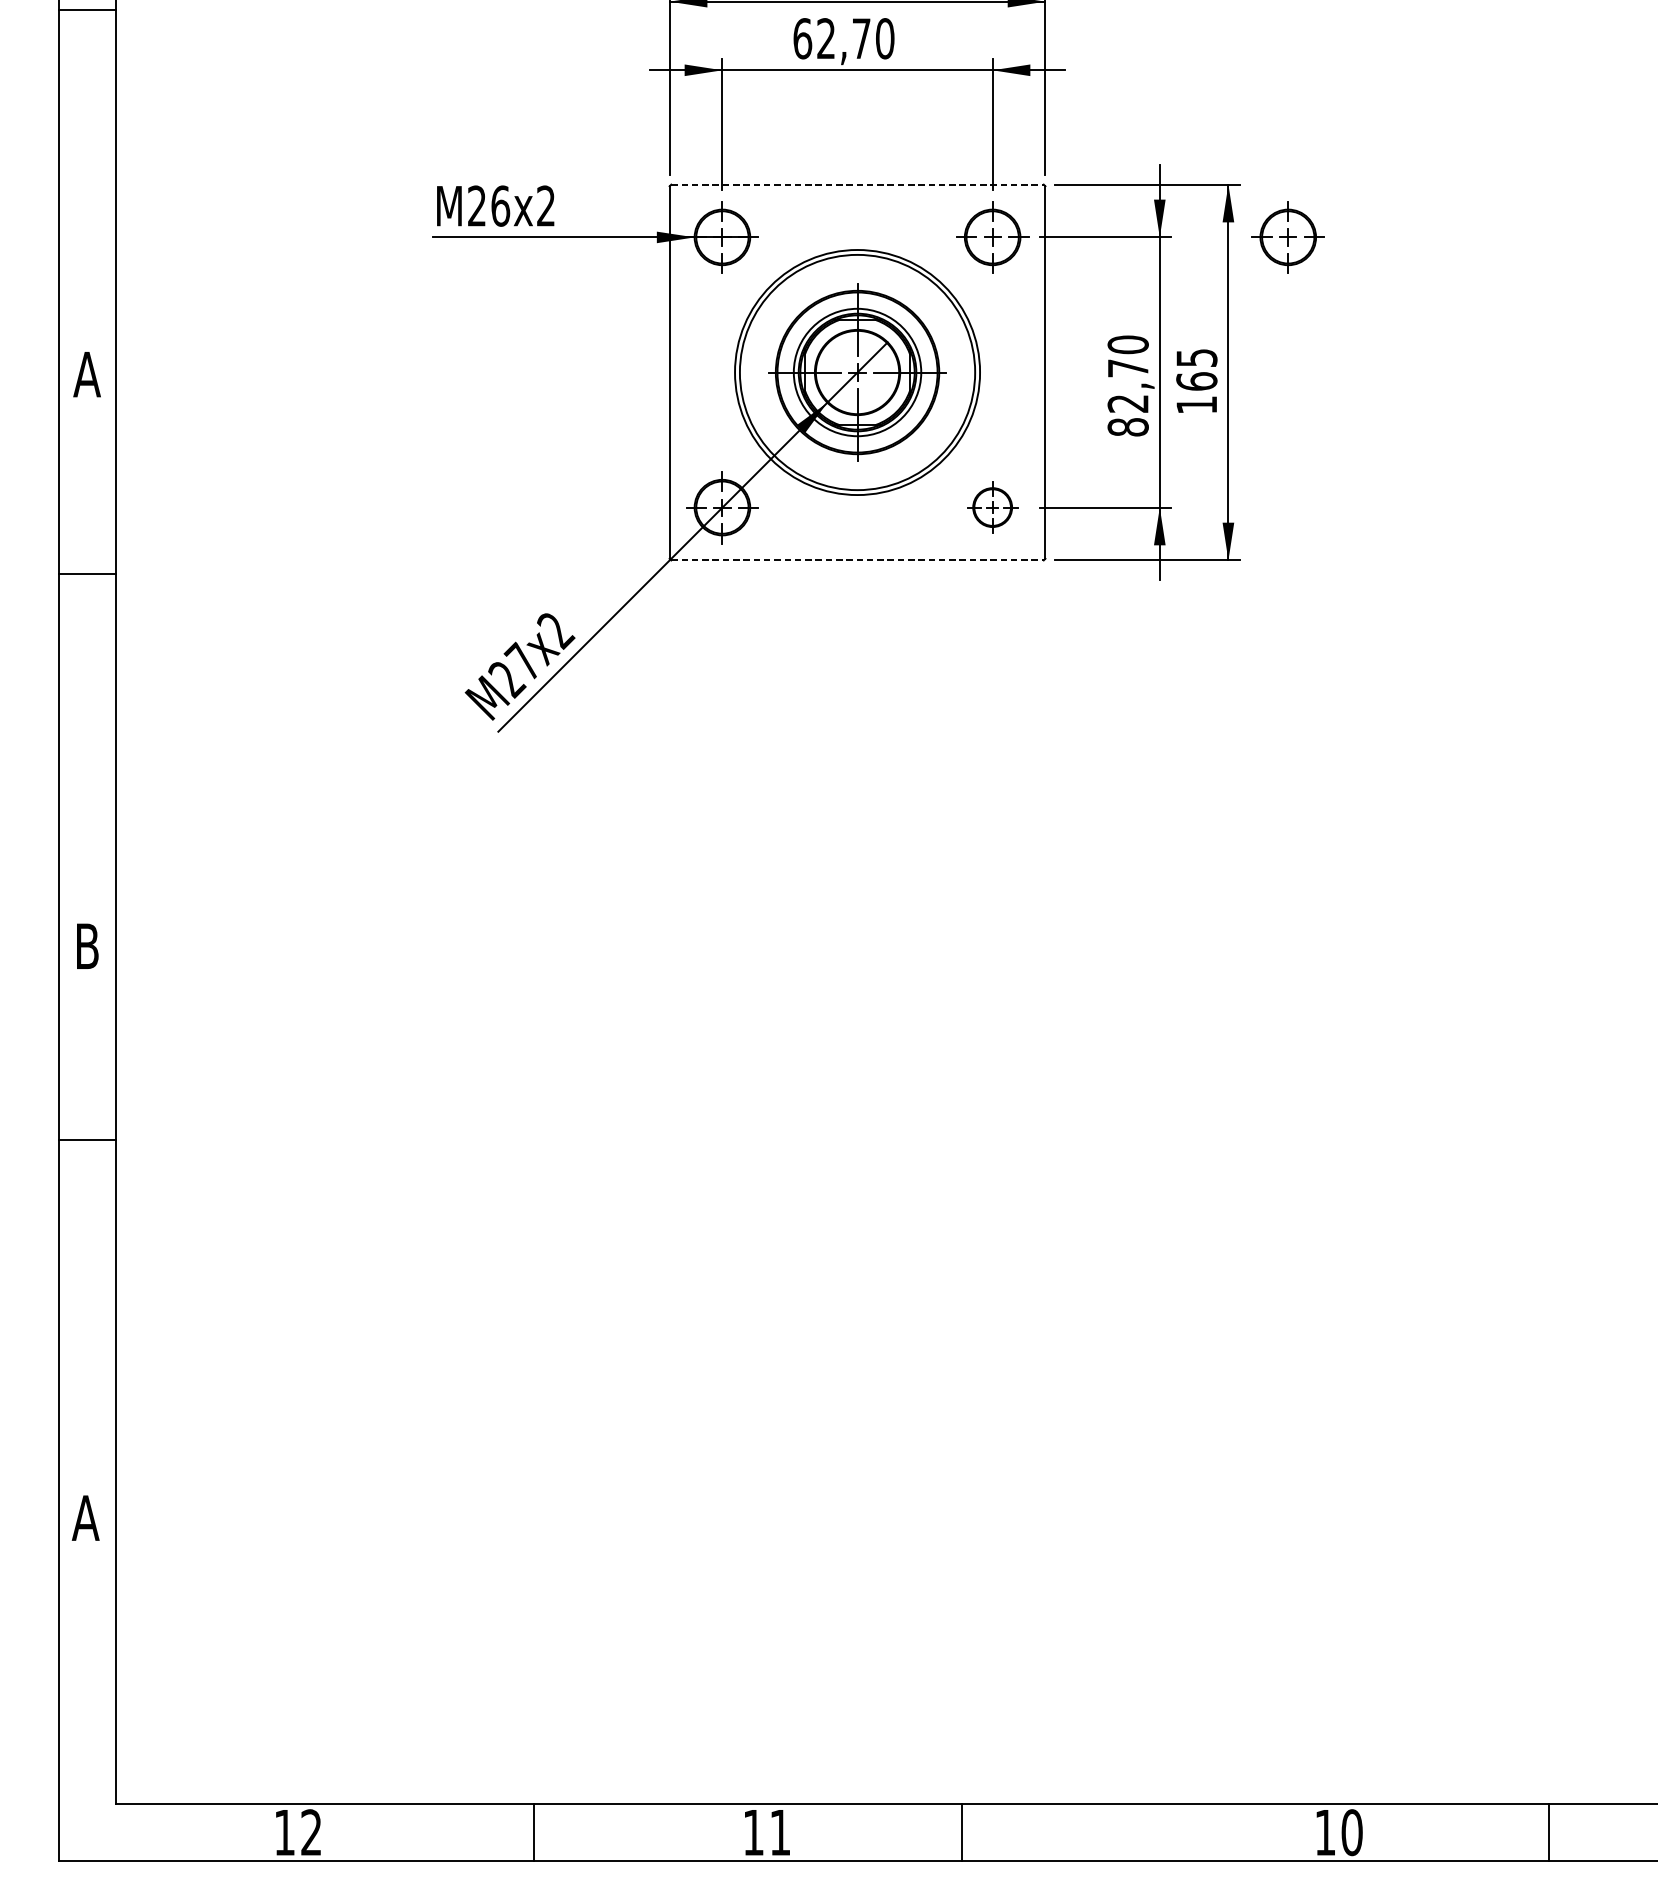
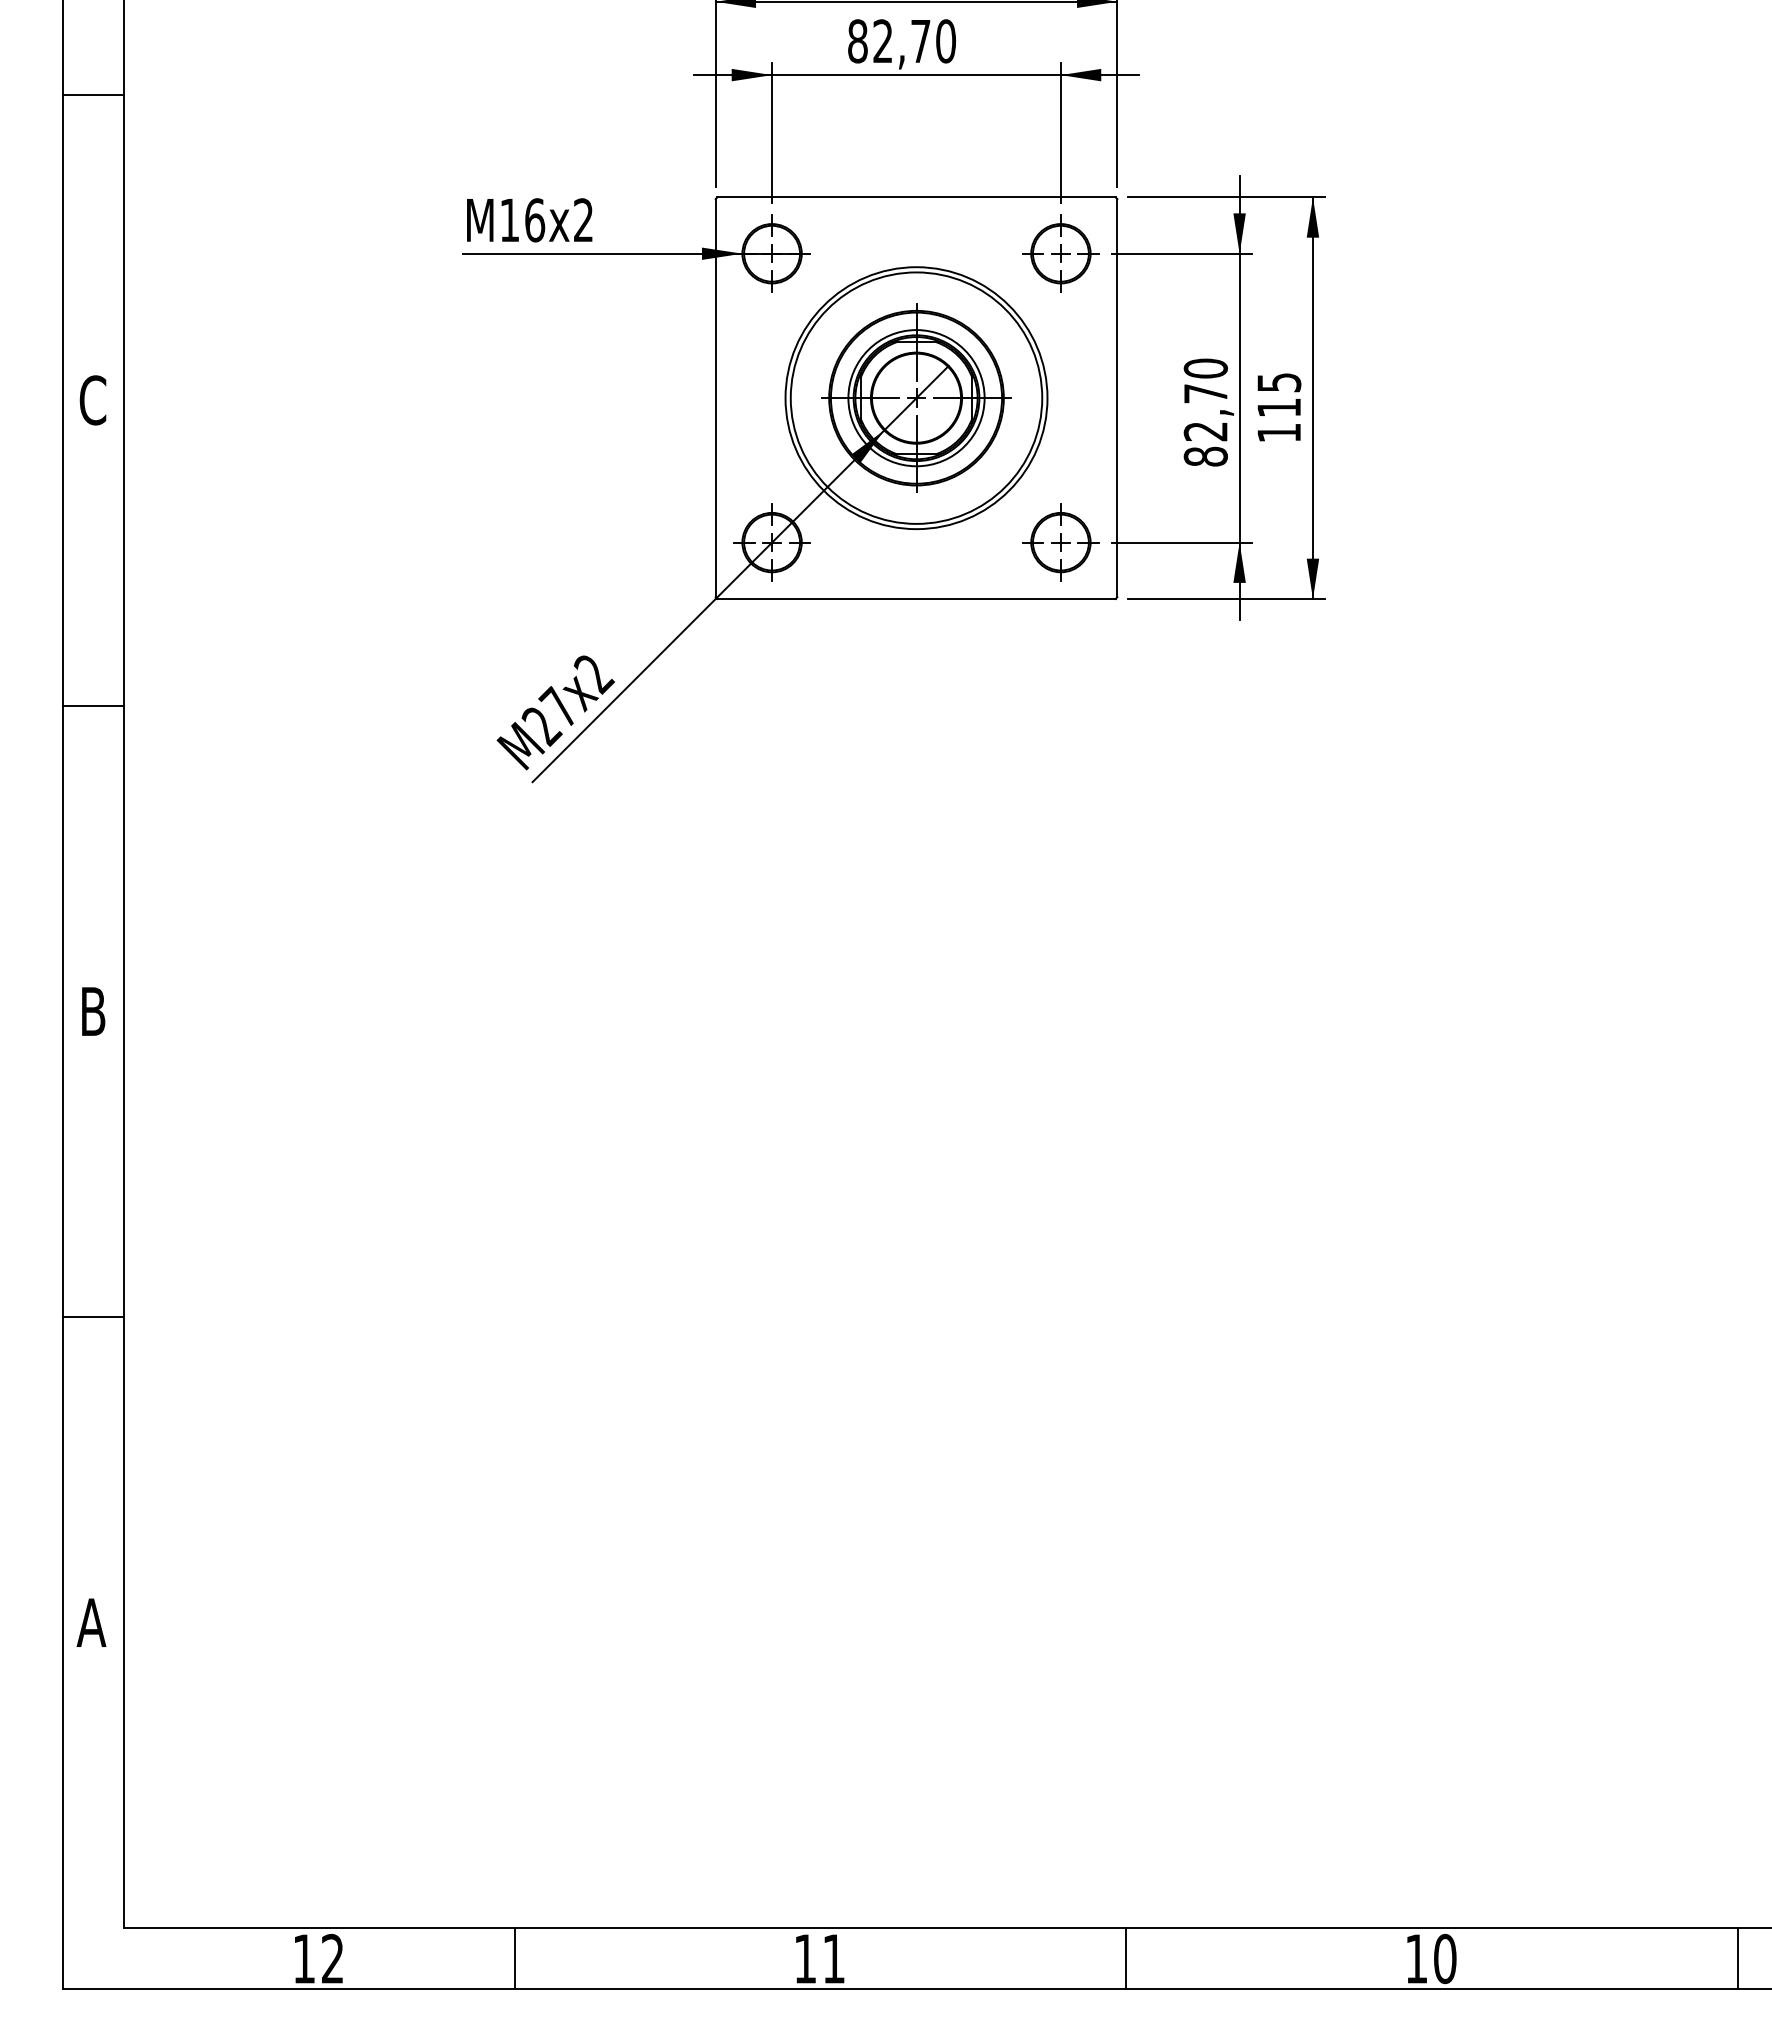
line: (87, 9) -> (93, 94), moved
text: (802, 38) -> (857, 41), 62,70 -> 82,70
line: (858, 184) -> (917, 197), dashed -> solid
text: (476, 205) -> (509, 219), M26x2 -> M16x2
part: (1287, 237) -> (1376, 253), removed
text: (86, 374) -> (92, 400), A -> C
text: (1197, 381) -> (1279, 407), 165 -> 115
part: (992, 507) -> (1060, 542), size x1.43
line: (858, 560) -> (917, 599), dashed -> solid
line: (87, 573) -> (93, 705), moved
line: (87, 1140) -> (93, 1317), moved
line: (533, 1832) -> (515, 1958), moved
line: (962, 1832) -> (1126, 1958), moved
line: (1548, 1832) -> (1737, 1958), moved

